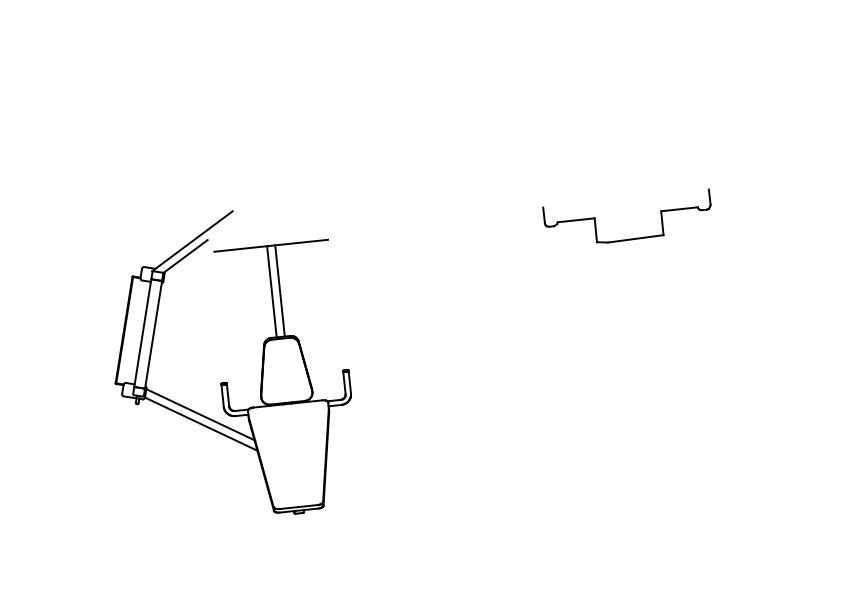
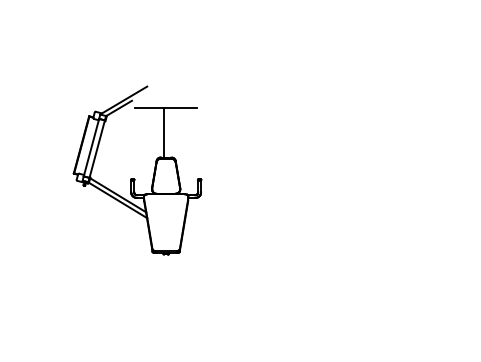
part: (629, 237) -> (361, 123), removed
line: (280, 290) -> (168, 132), removed

